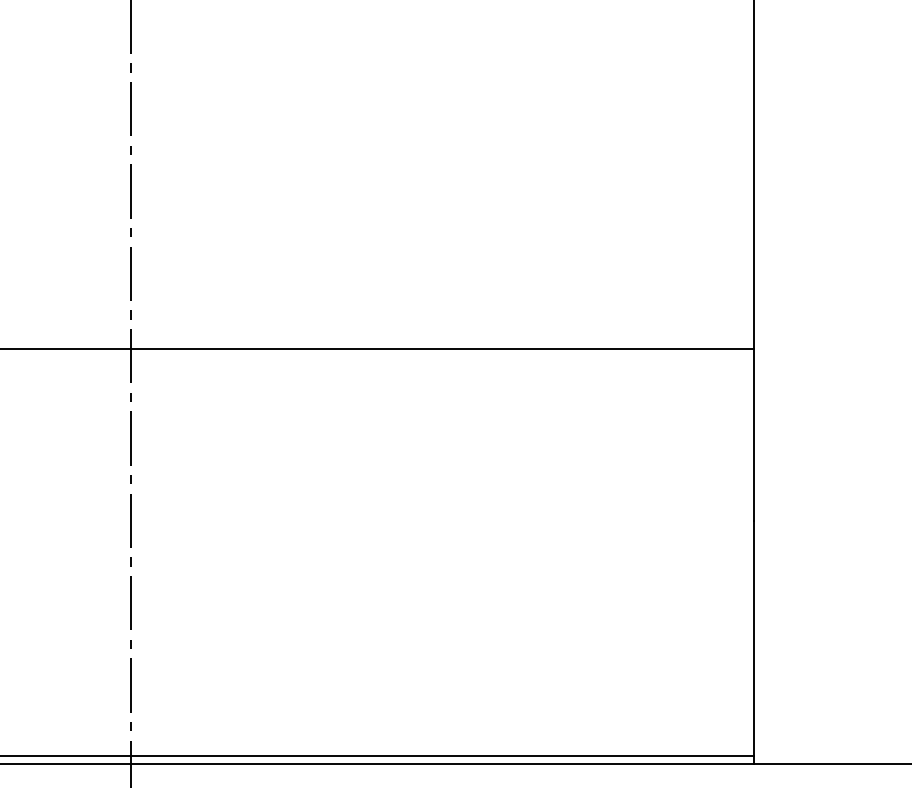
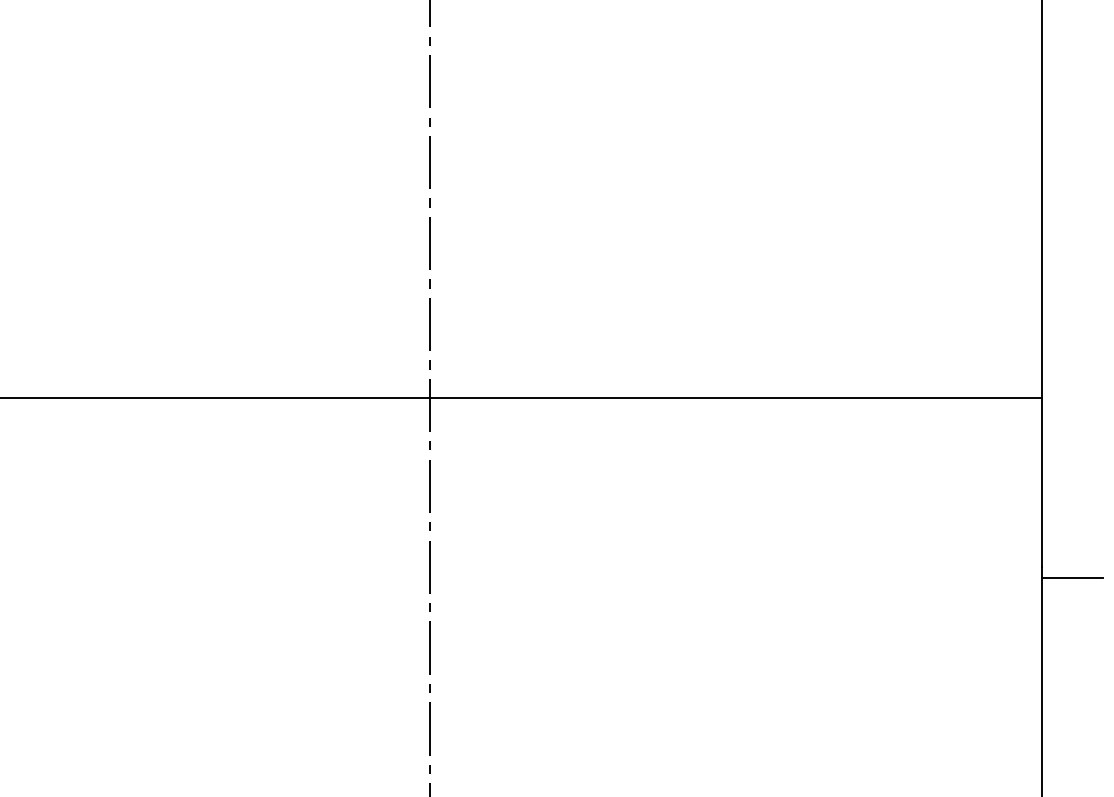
line: (784, 532) -> (1072, 578), added

